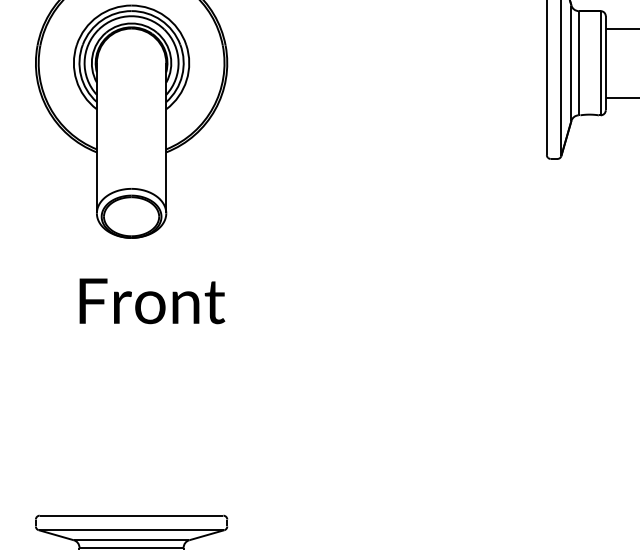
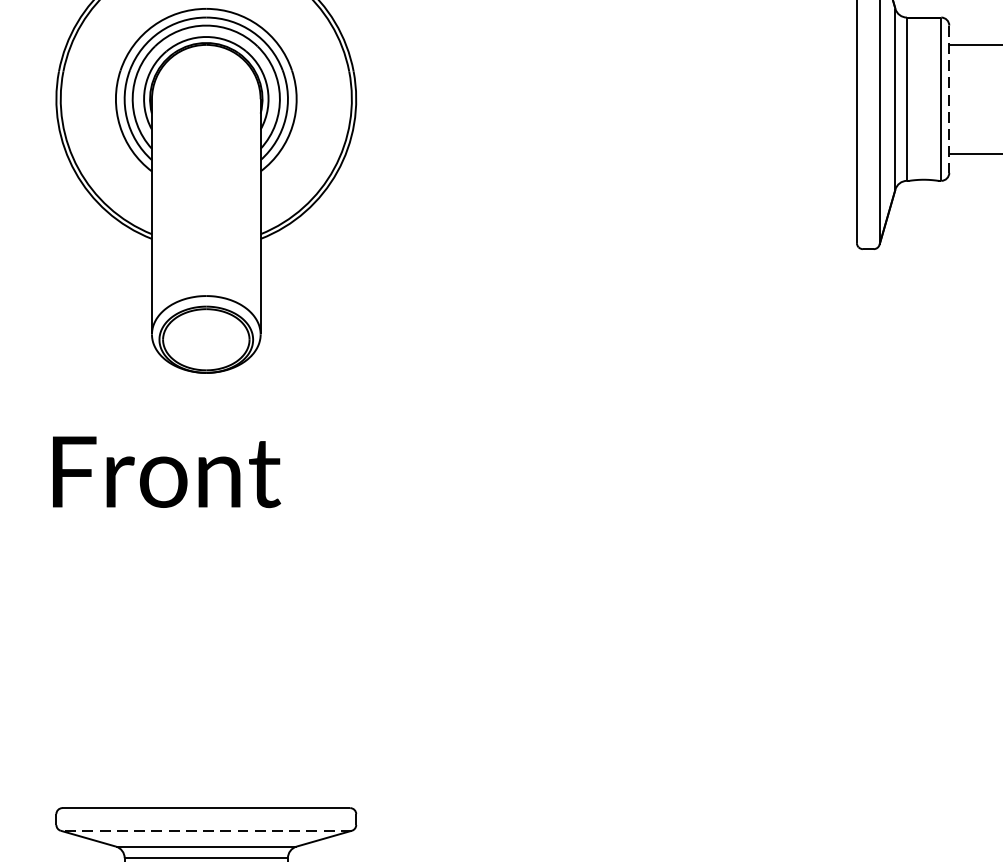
line: (605, 63) -> (948, 99), solid -> dashed
text: (152, 301) -> (167, 472), moved
line: (131, 530) -> (206, 831), solid -> dashed

